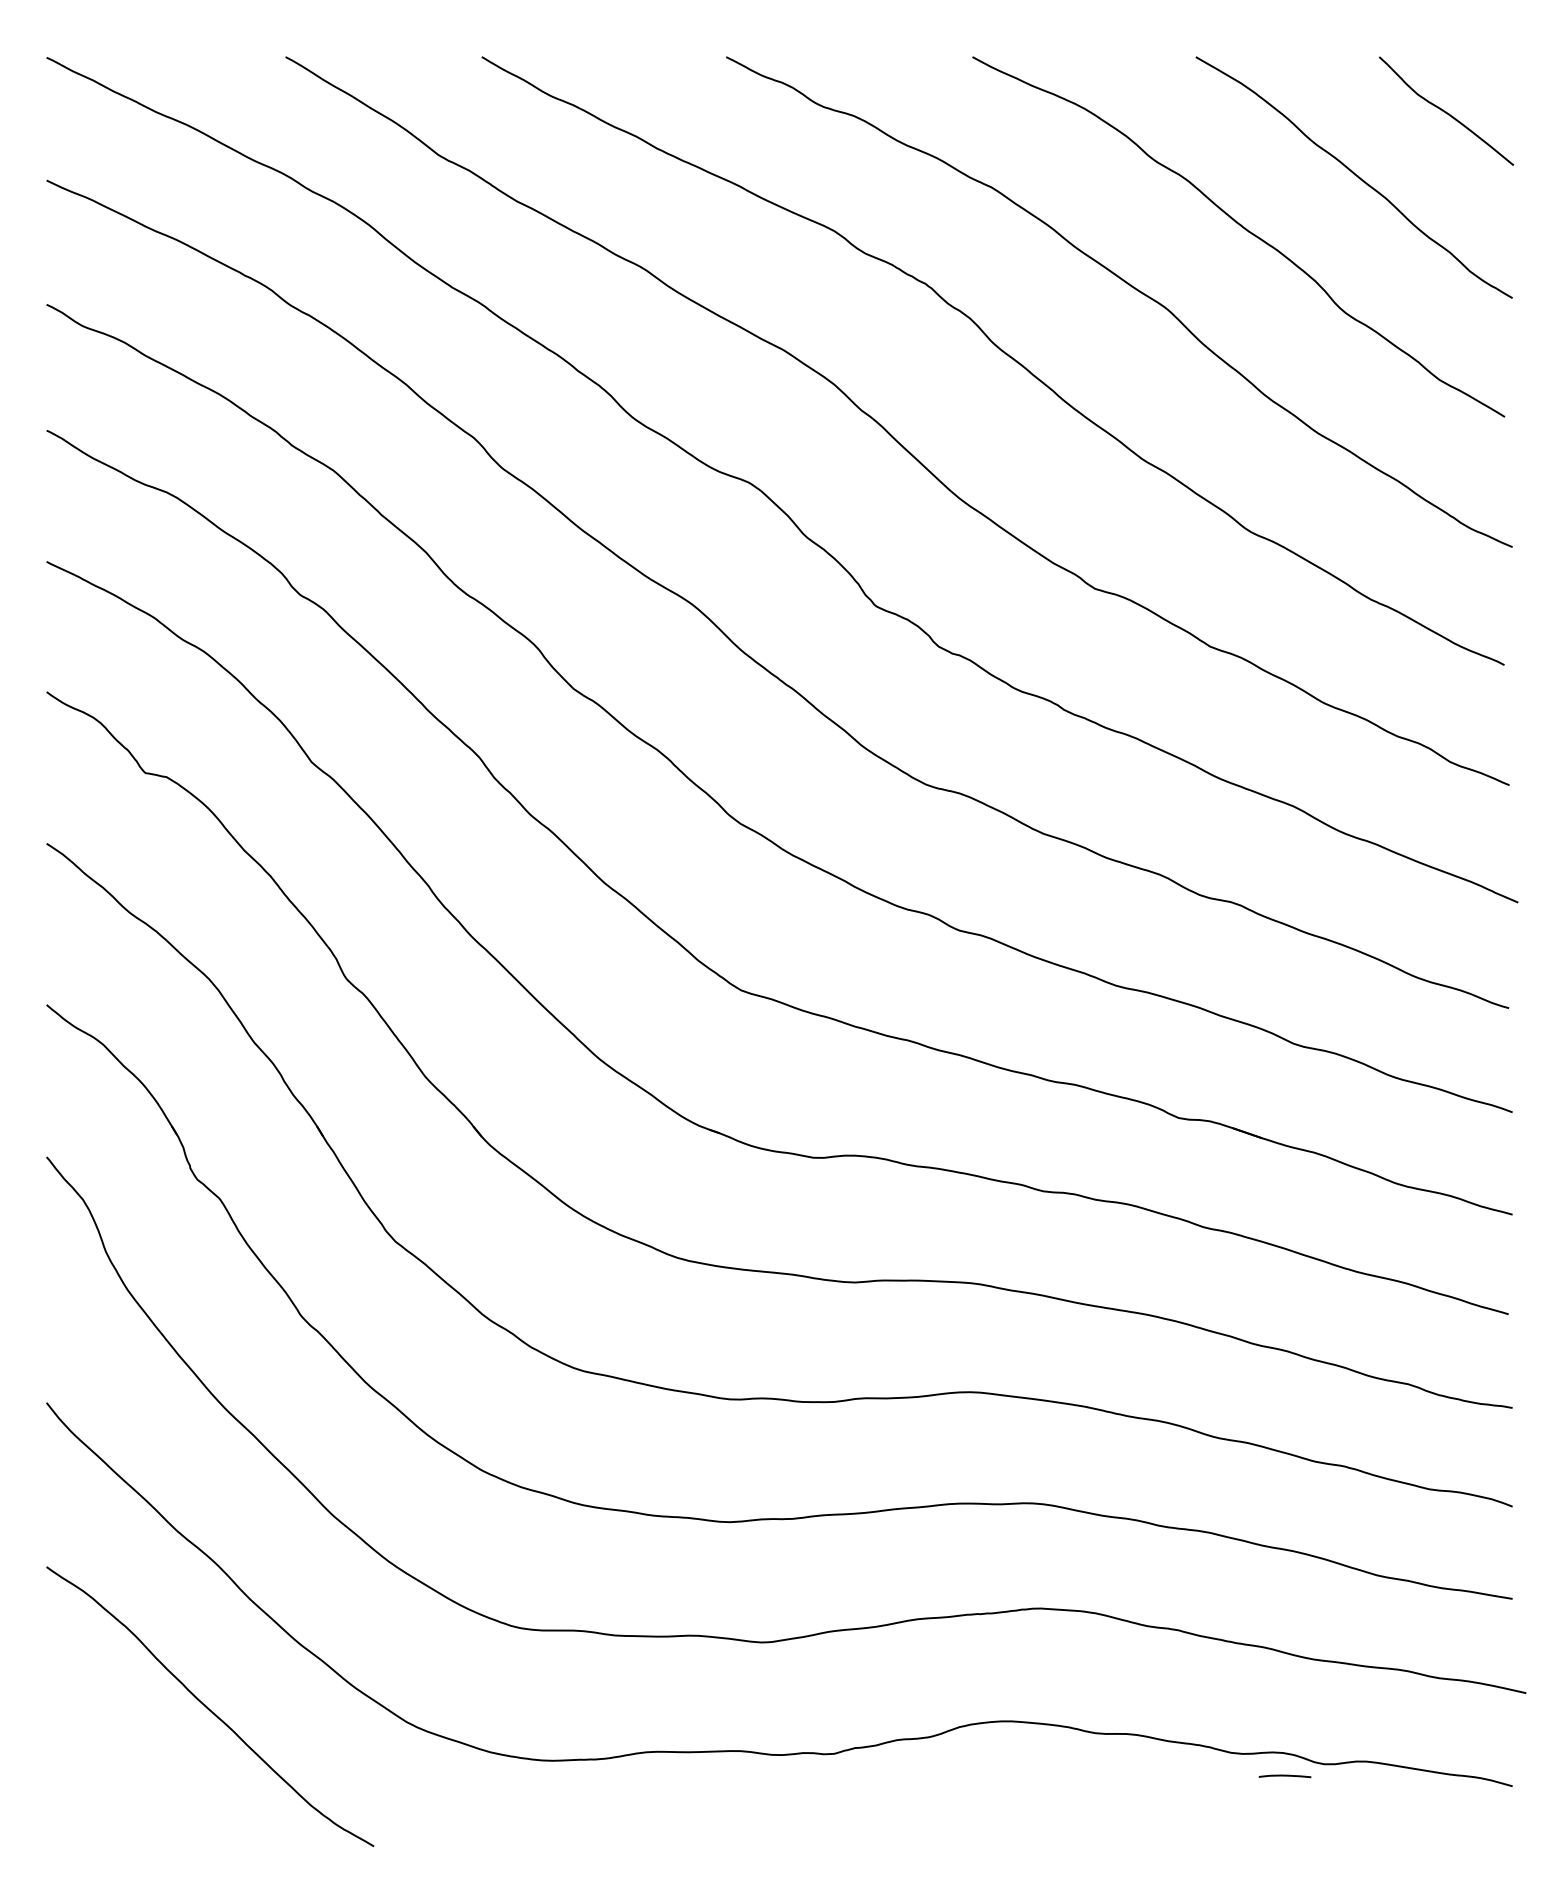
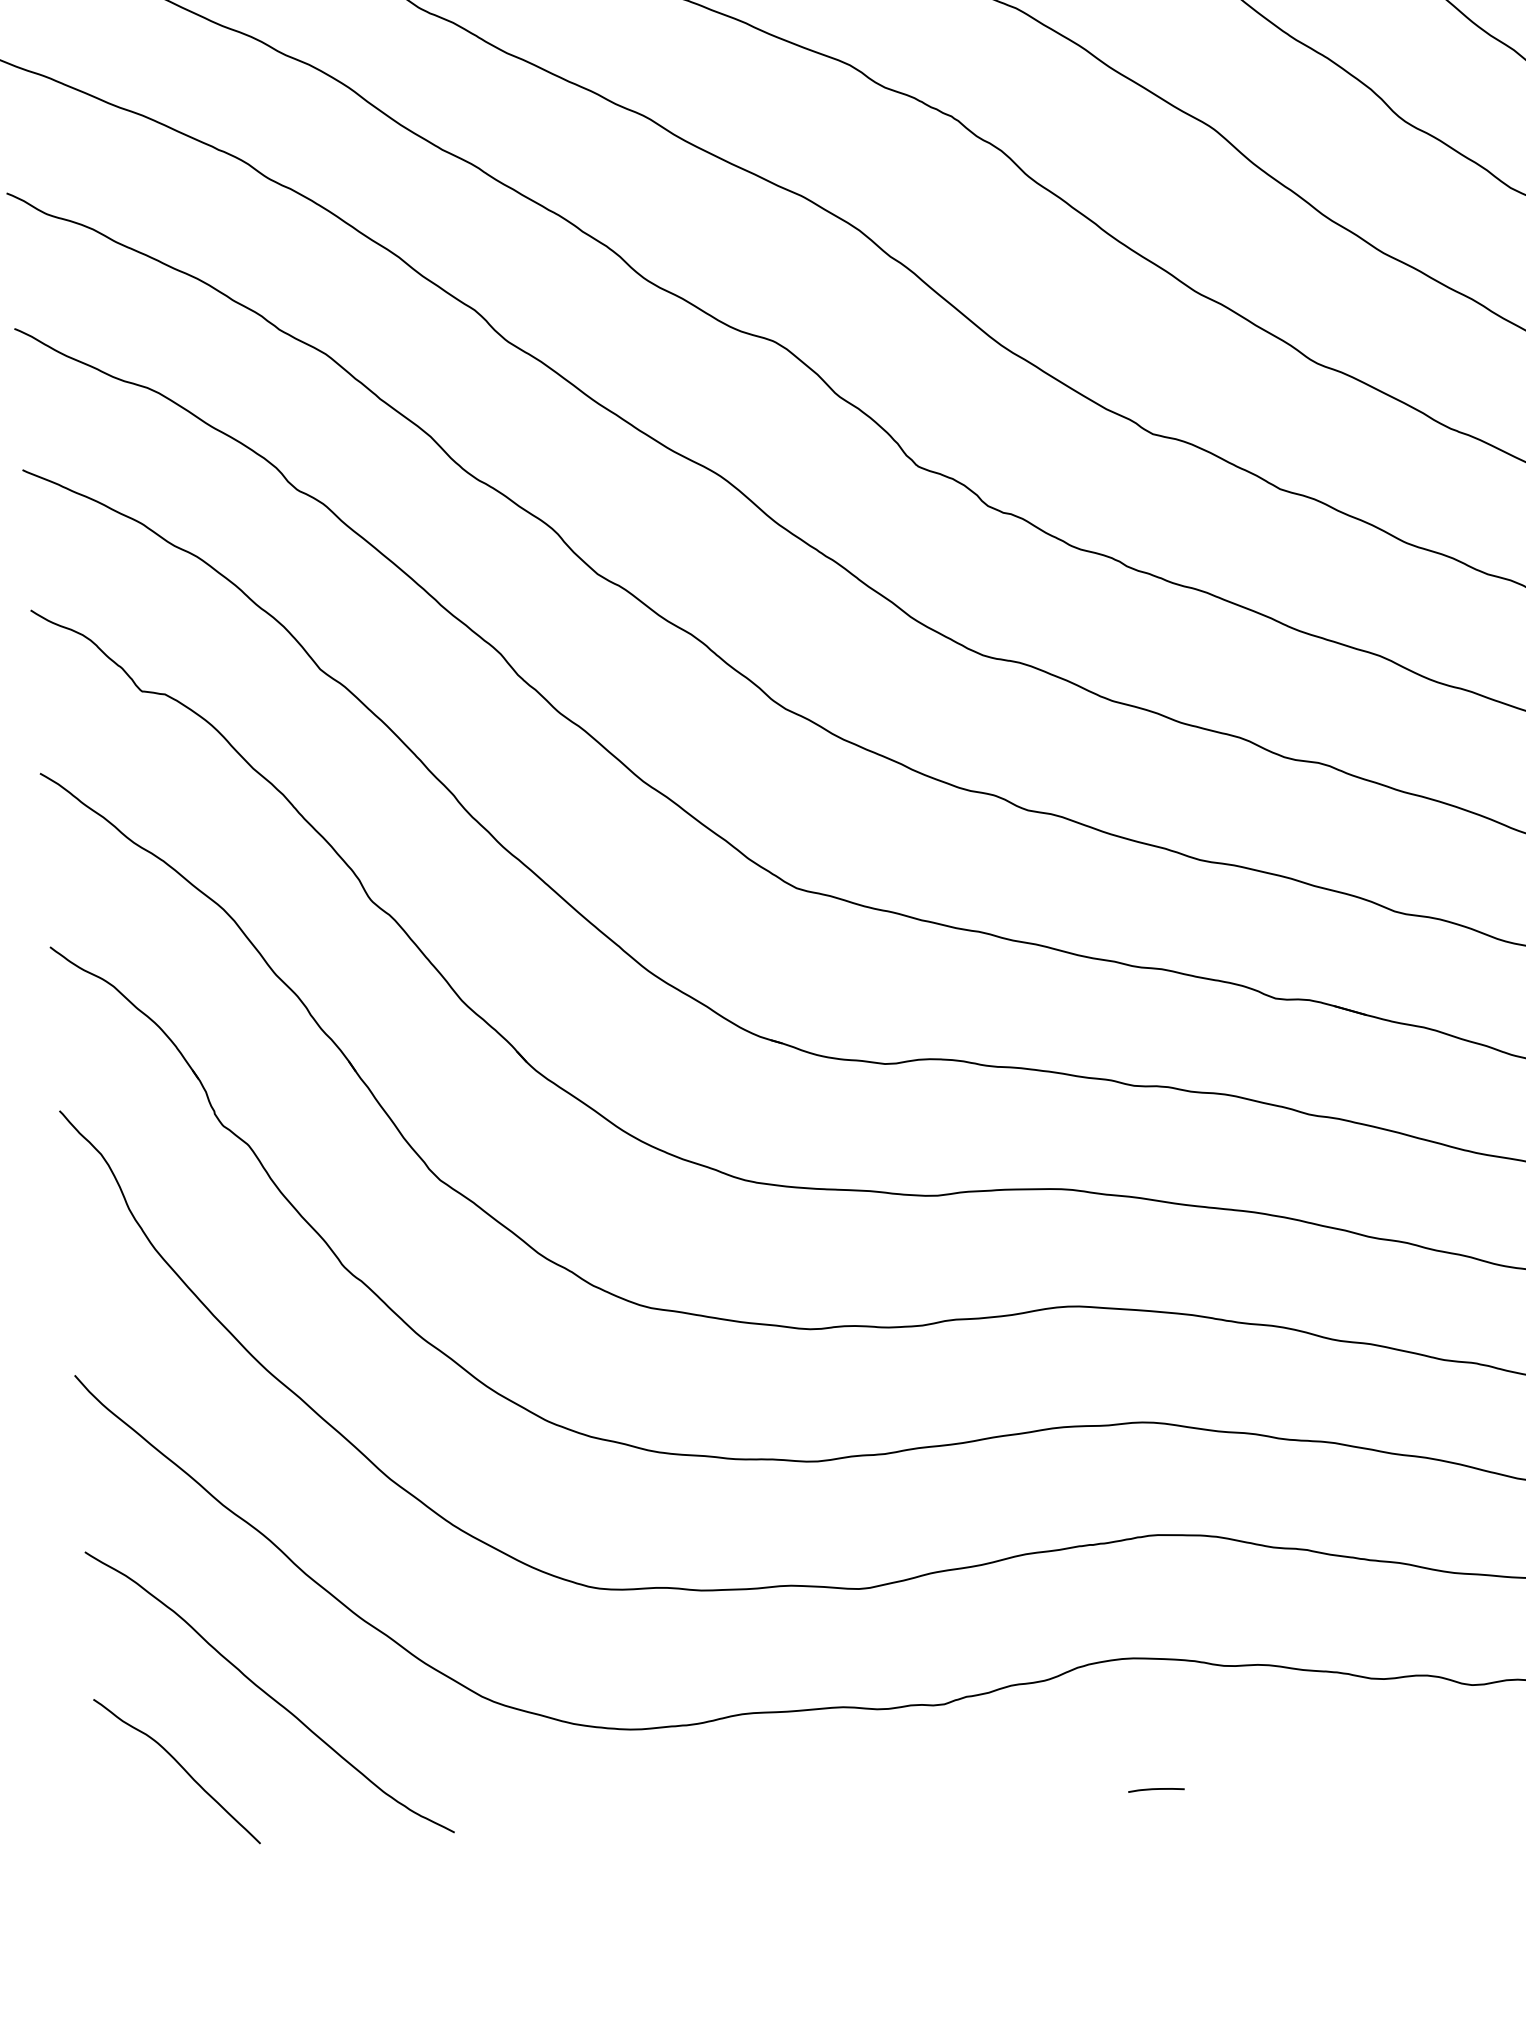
curve: (123, 1770) -> (180, 1766), added
curve: (1284, 1776) -> (1155, 1790), moved

